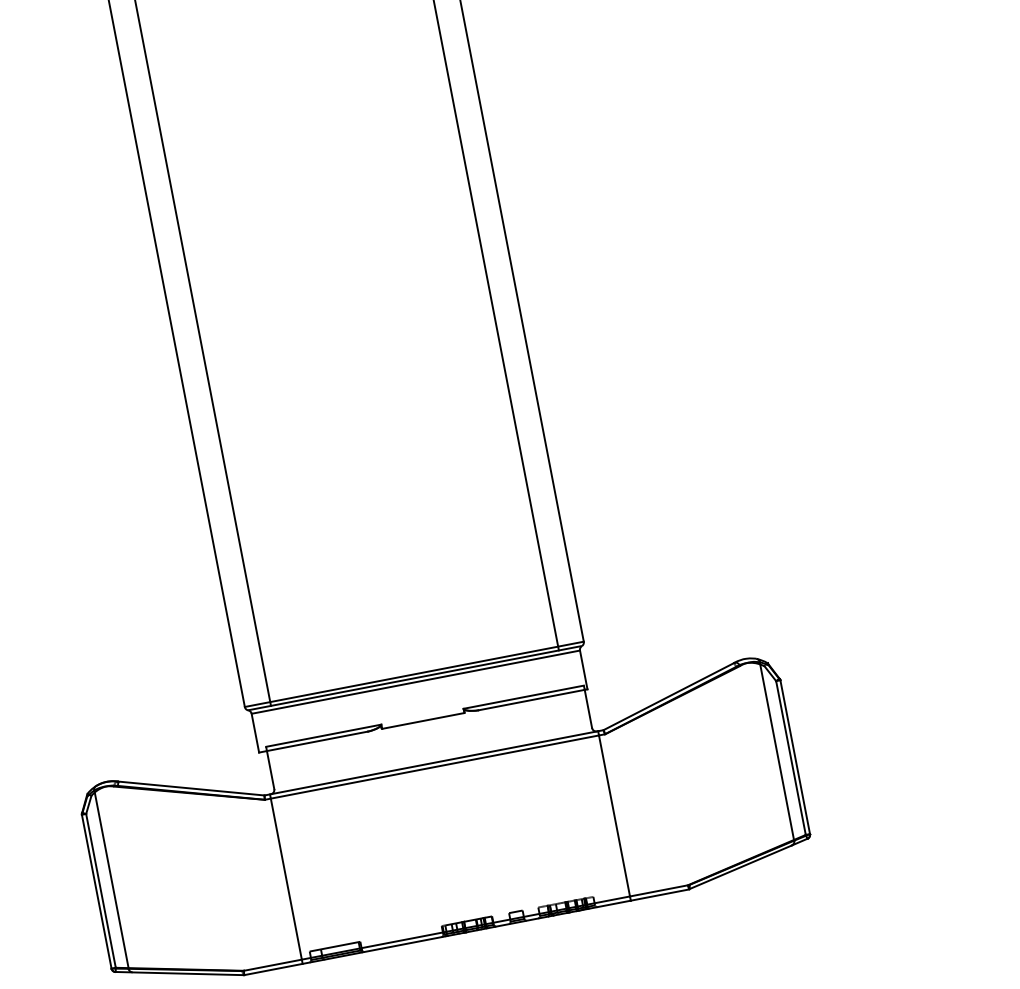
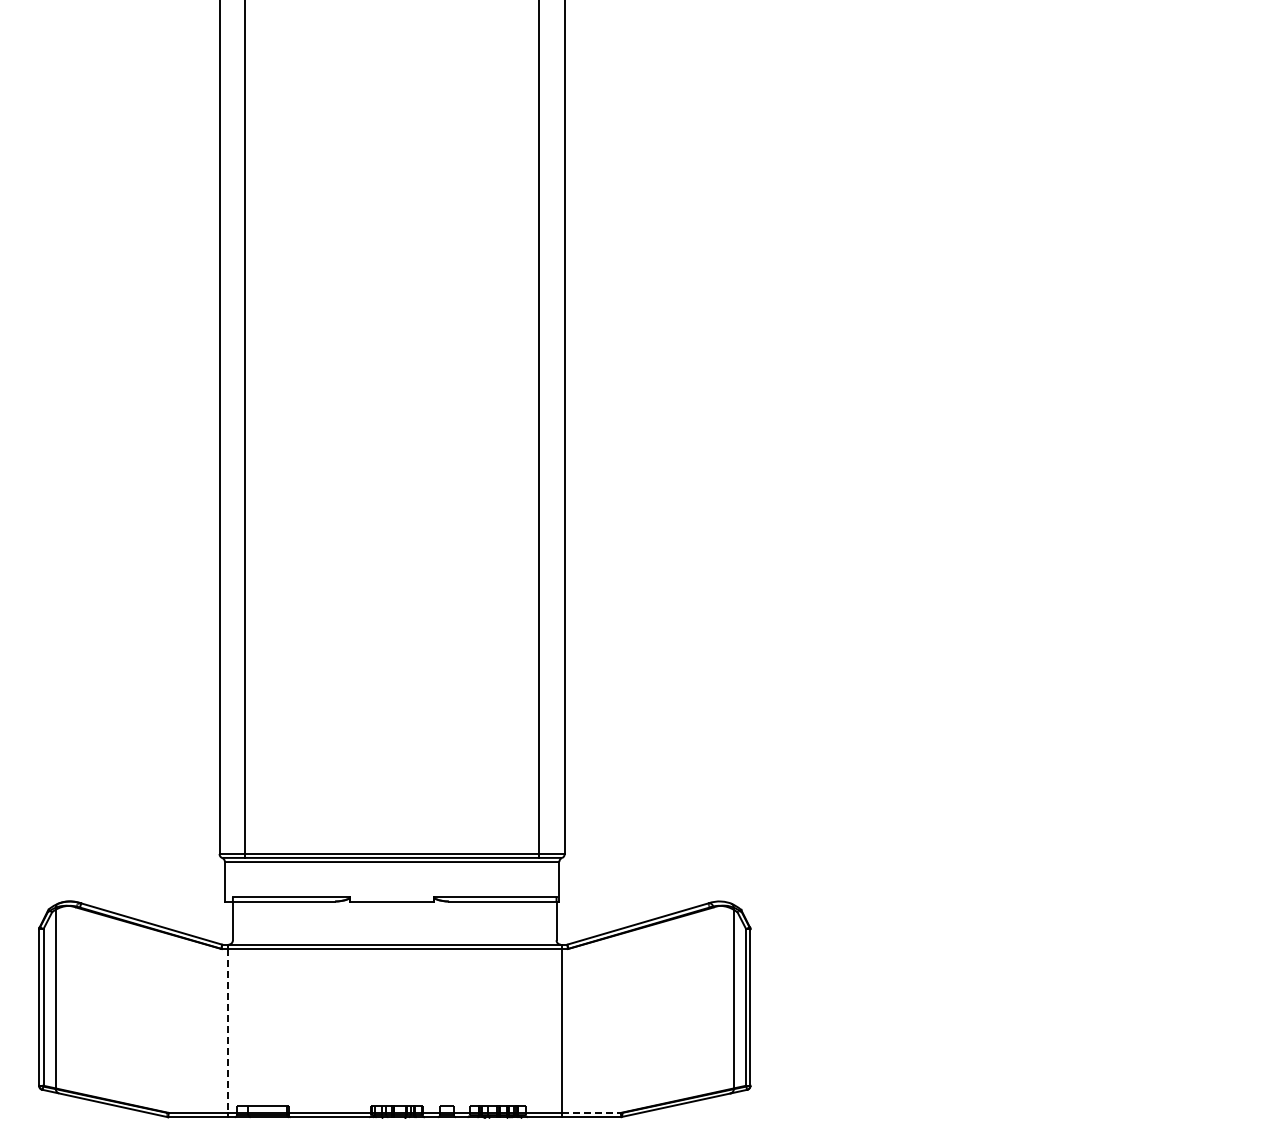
line: (286, 878) -> (227, 1030), solid -> dashed
line: (659, 890) -> (592, 1112), solid -> dashed

